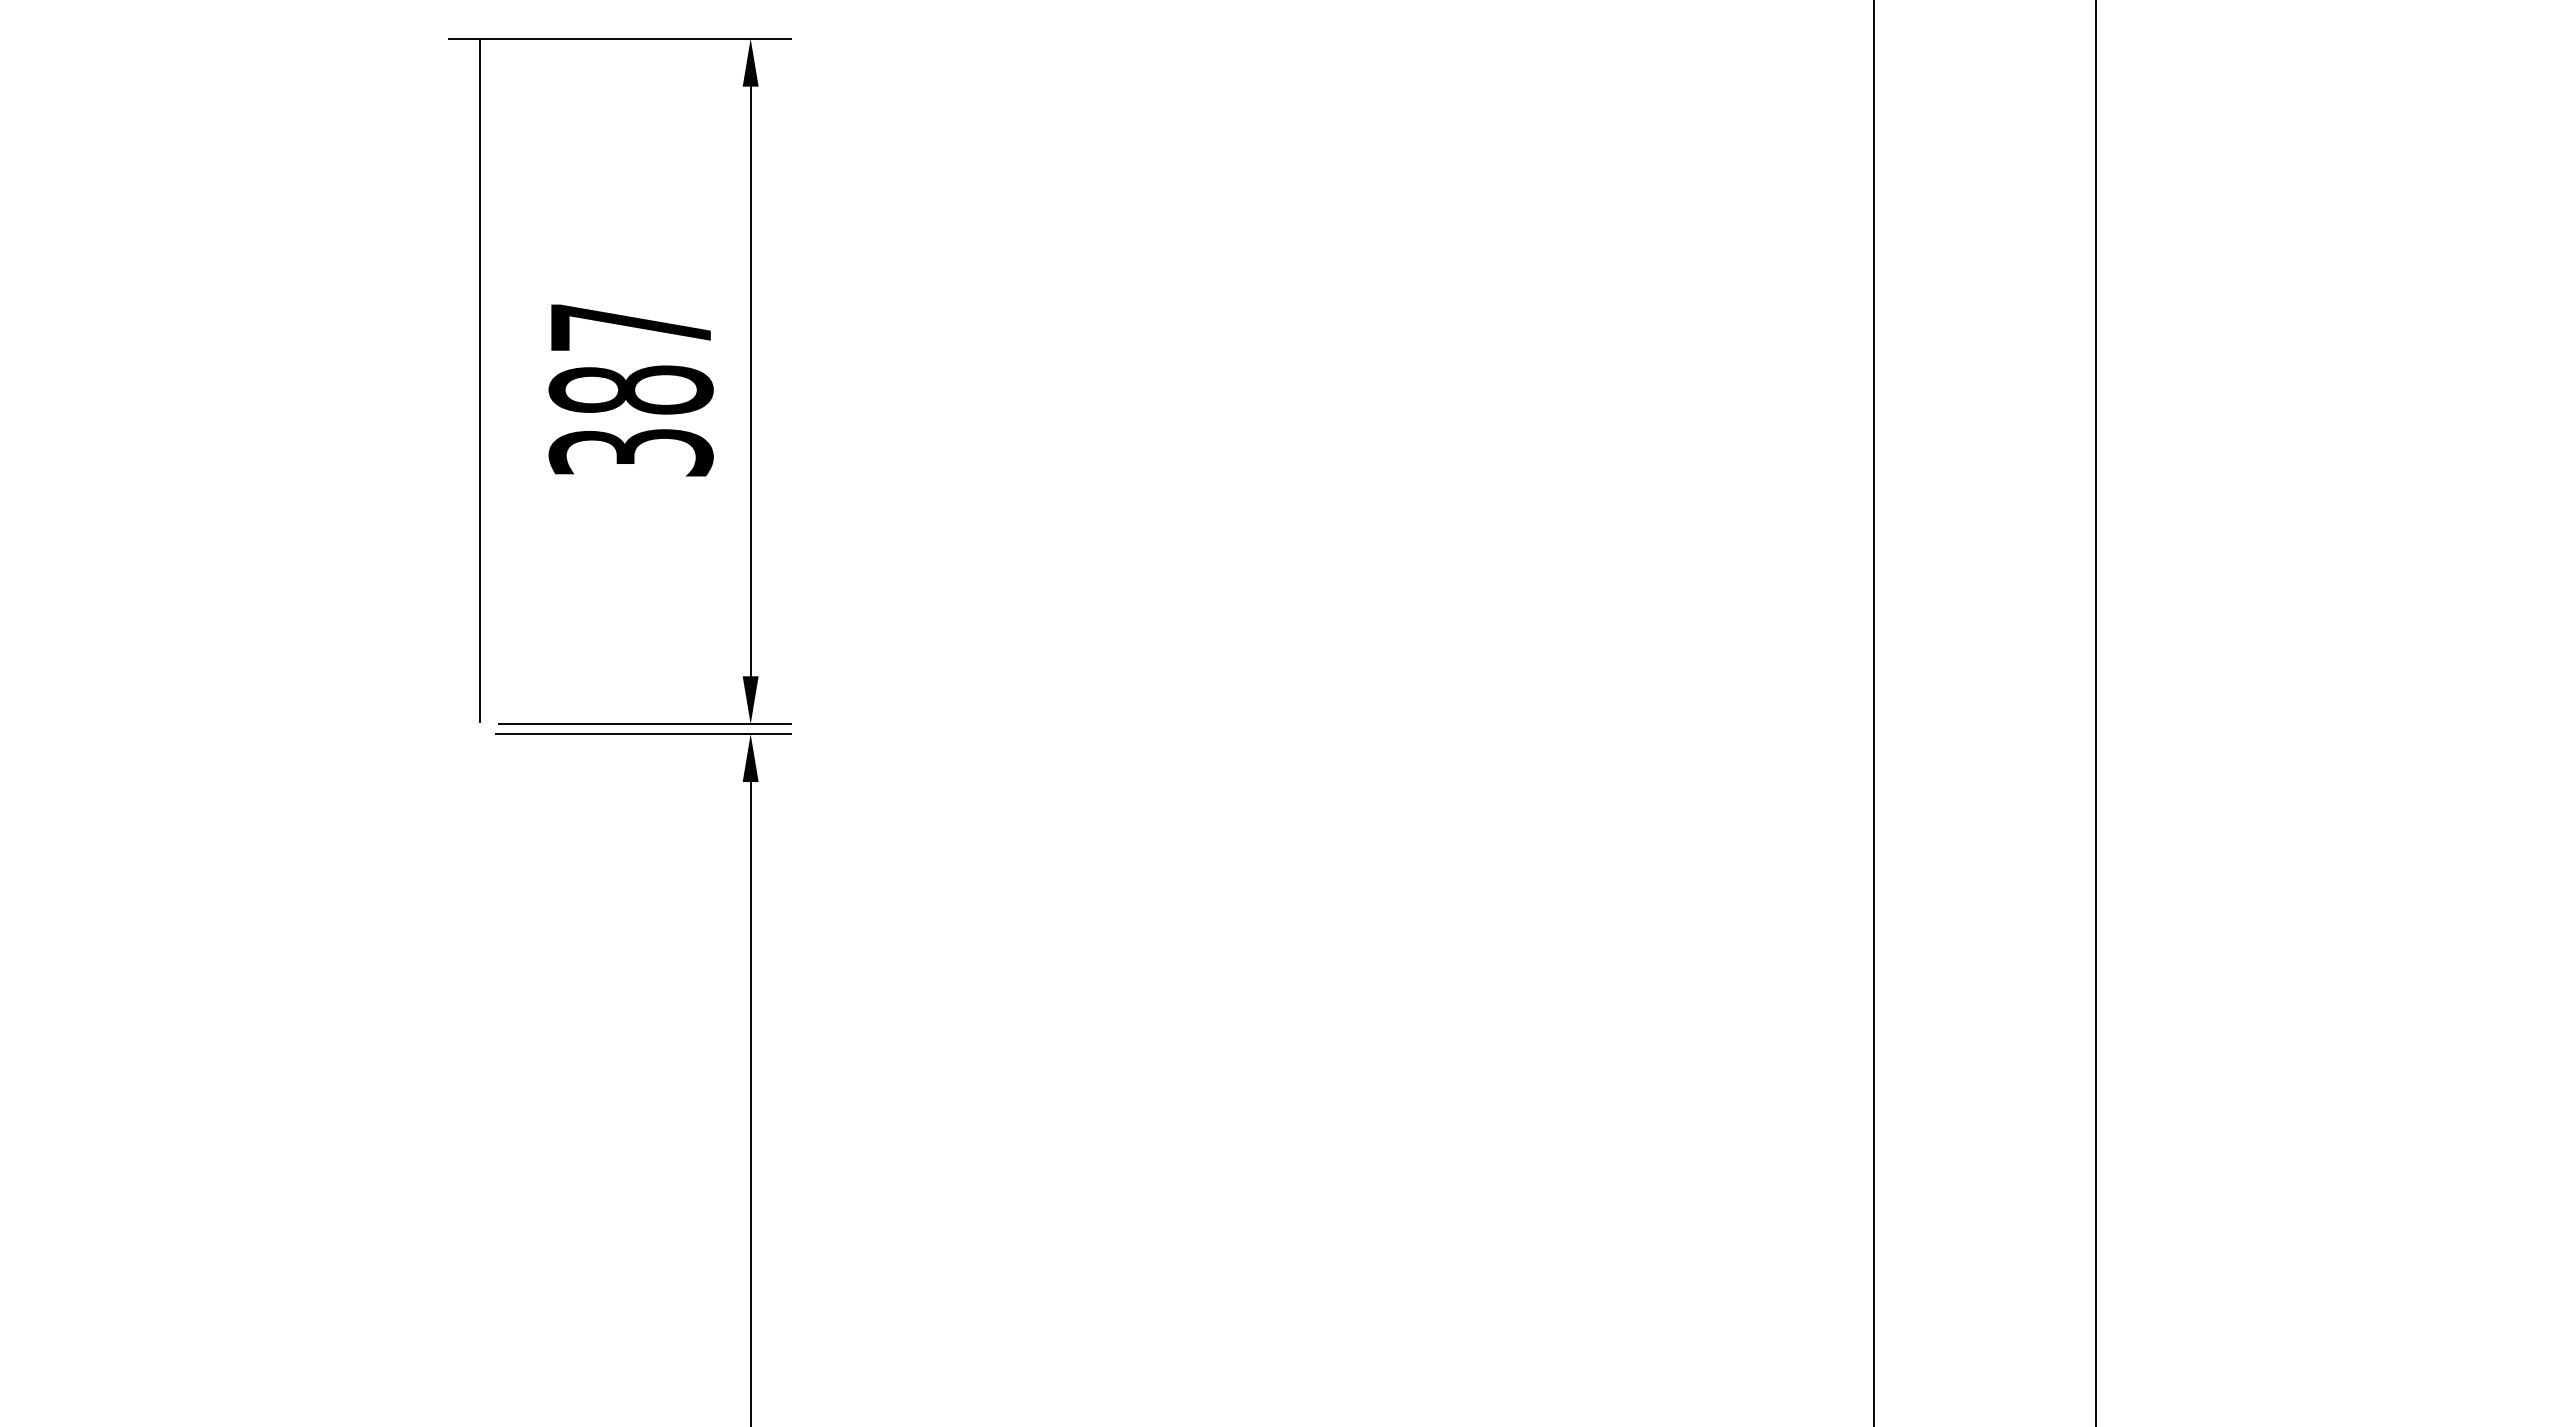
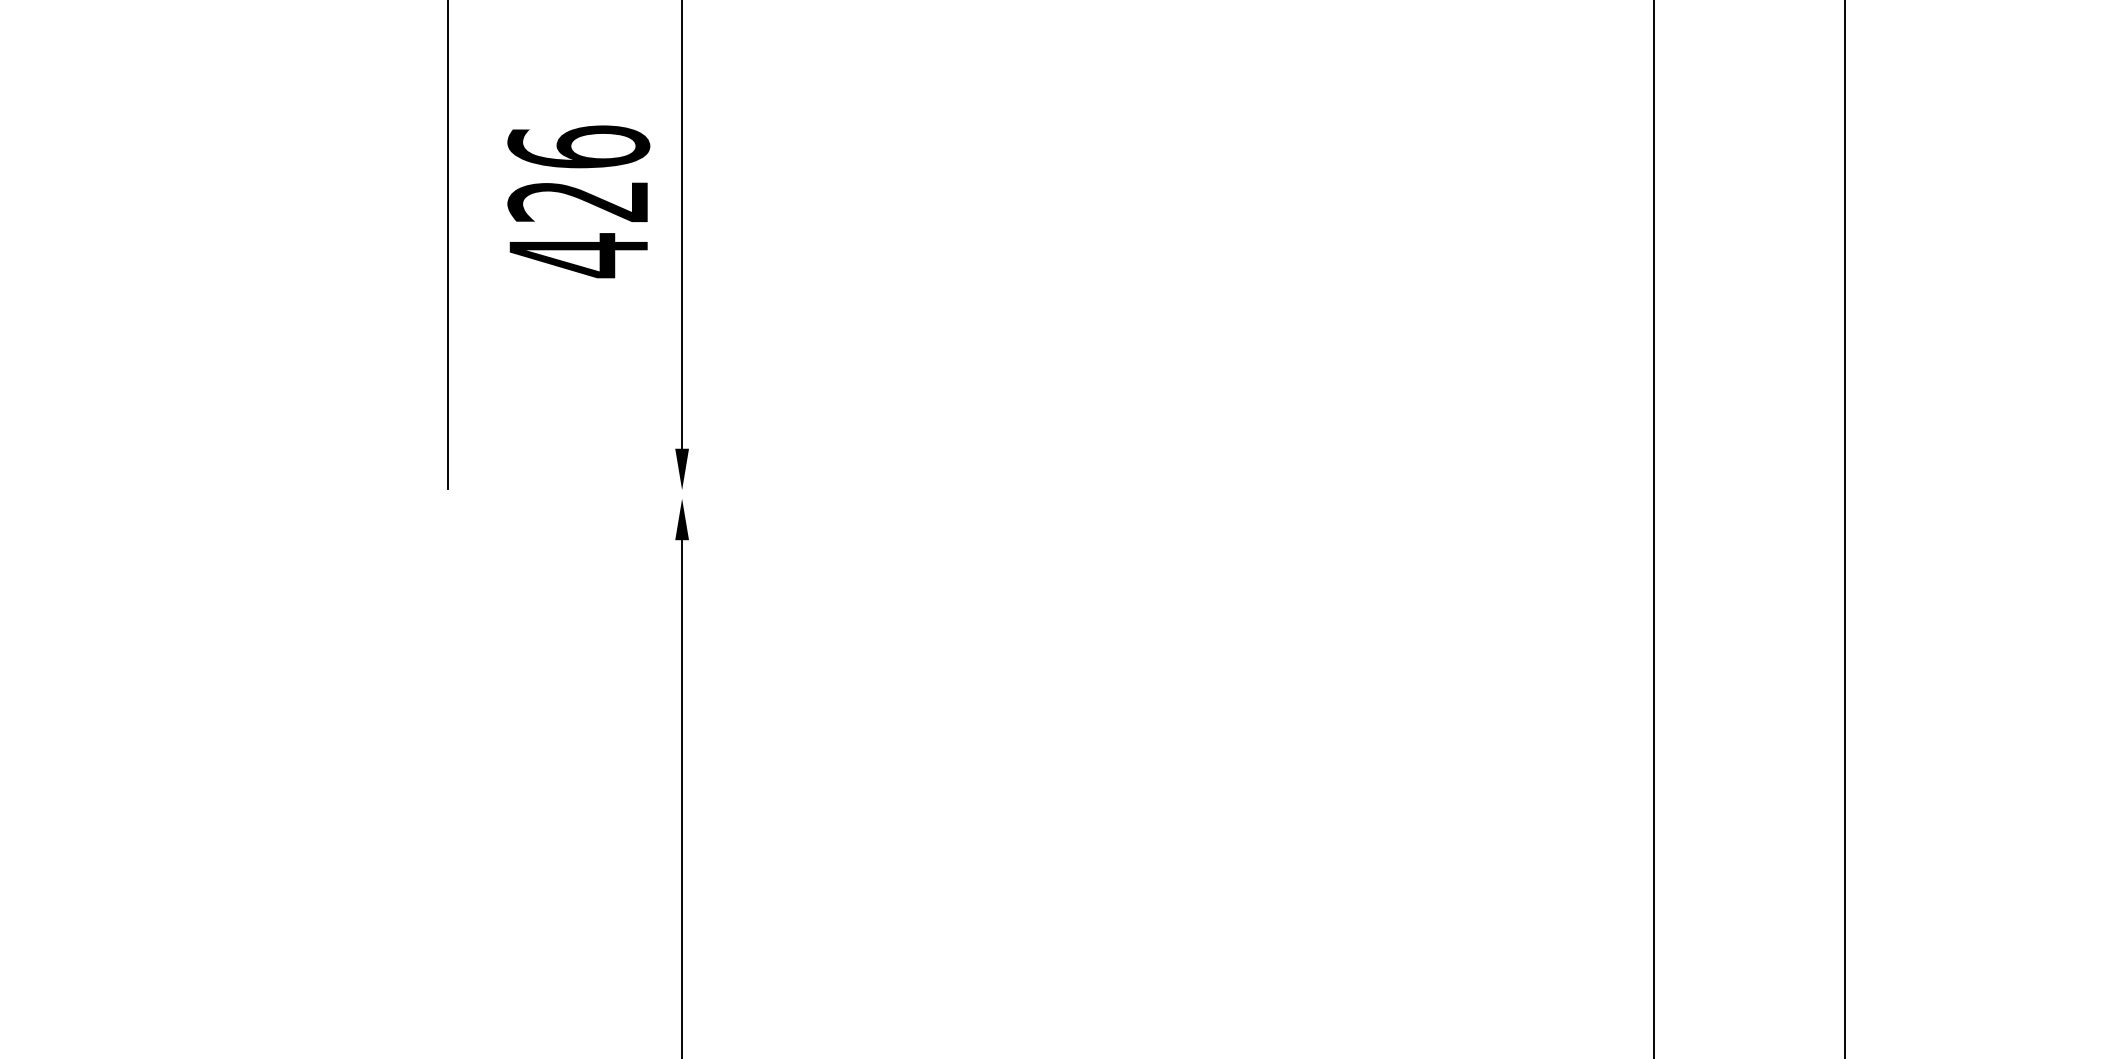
text: (630, 390) -> (578, 201), 387 -> 426
line: (644, 724) -> (590, 490), removed
line: (642, 734) -> (588, 499), removed

